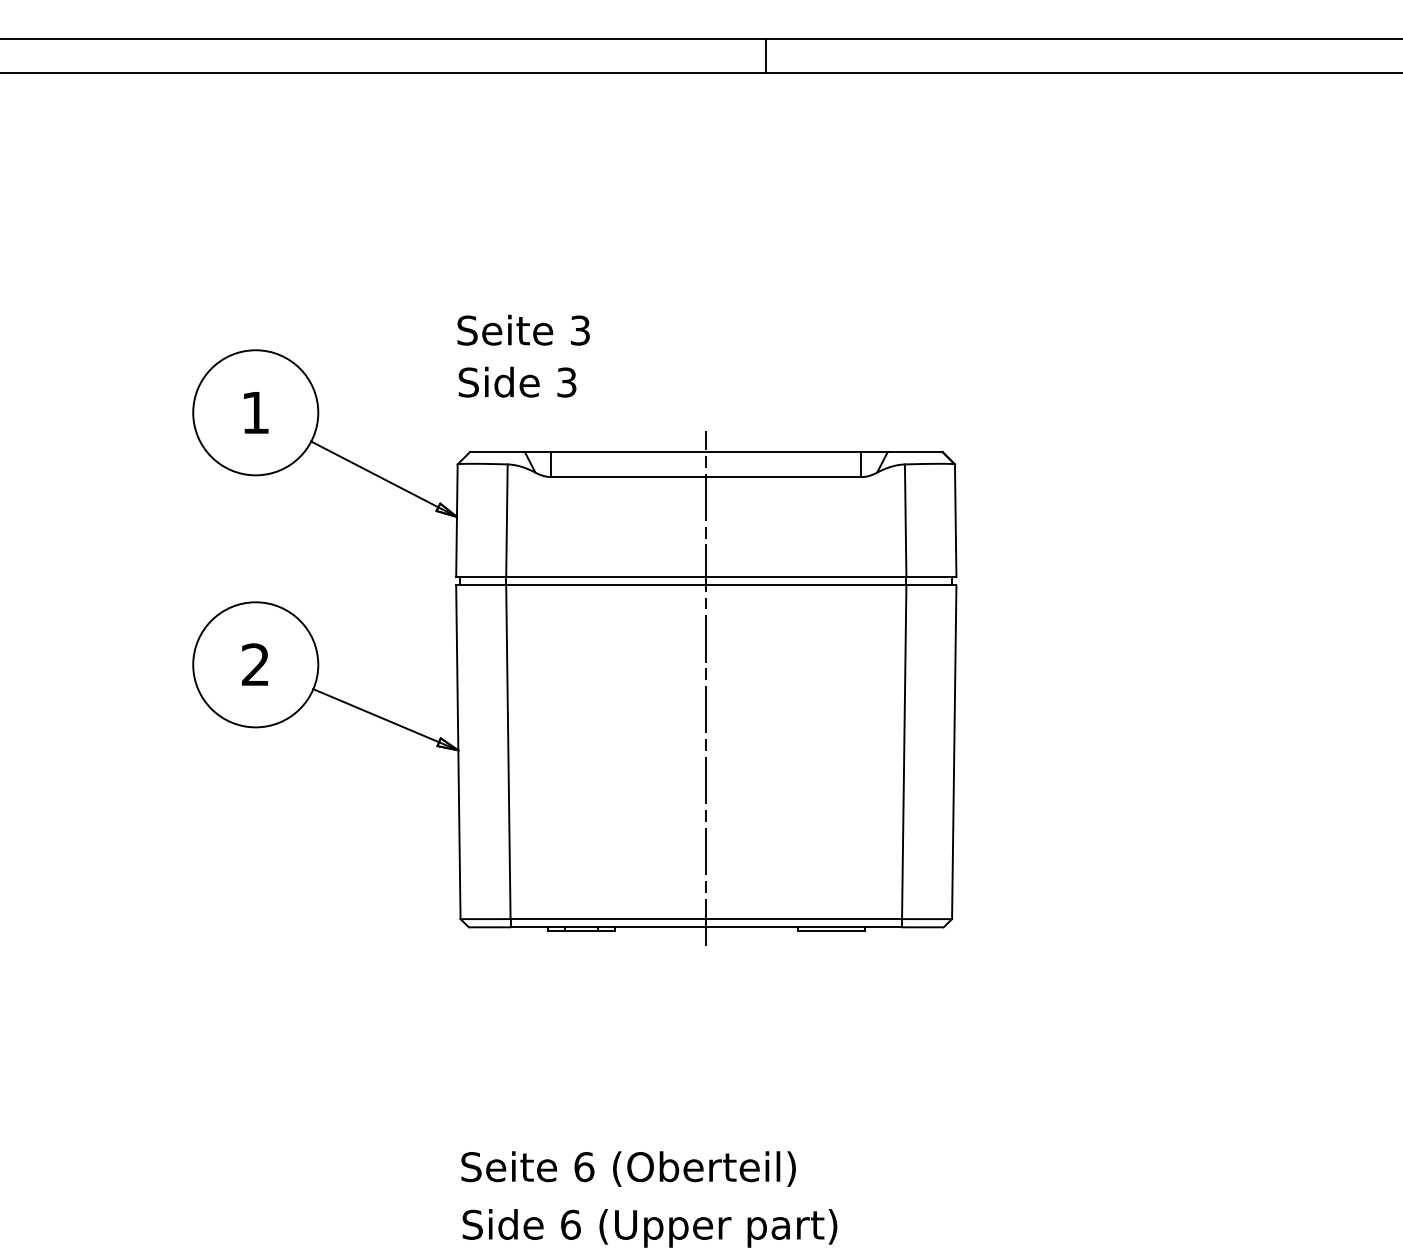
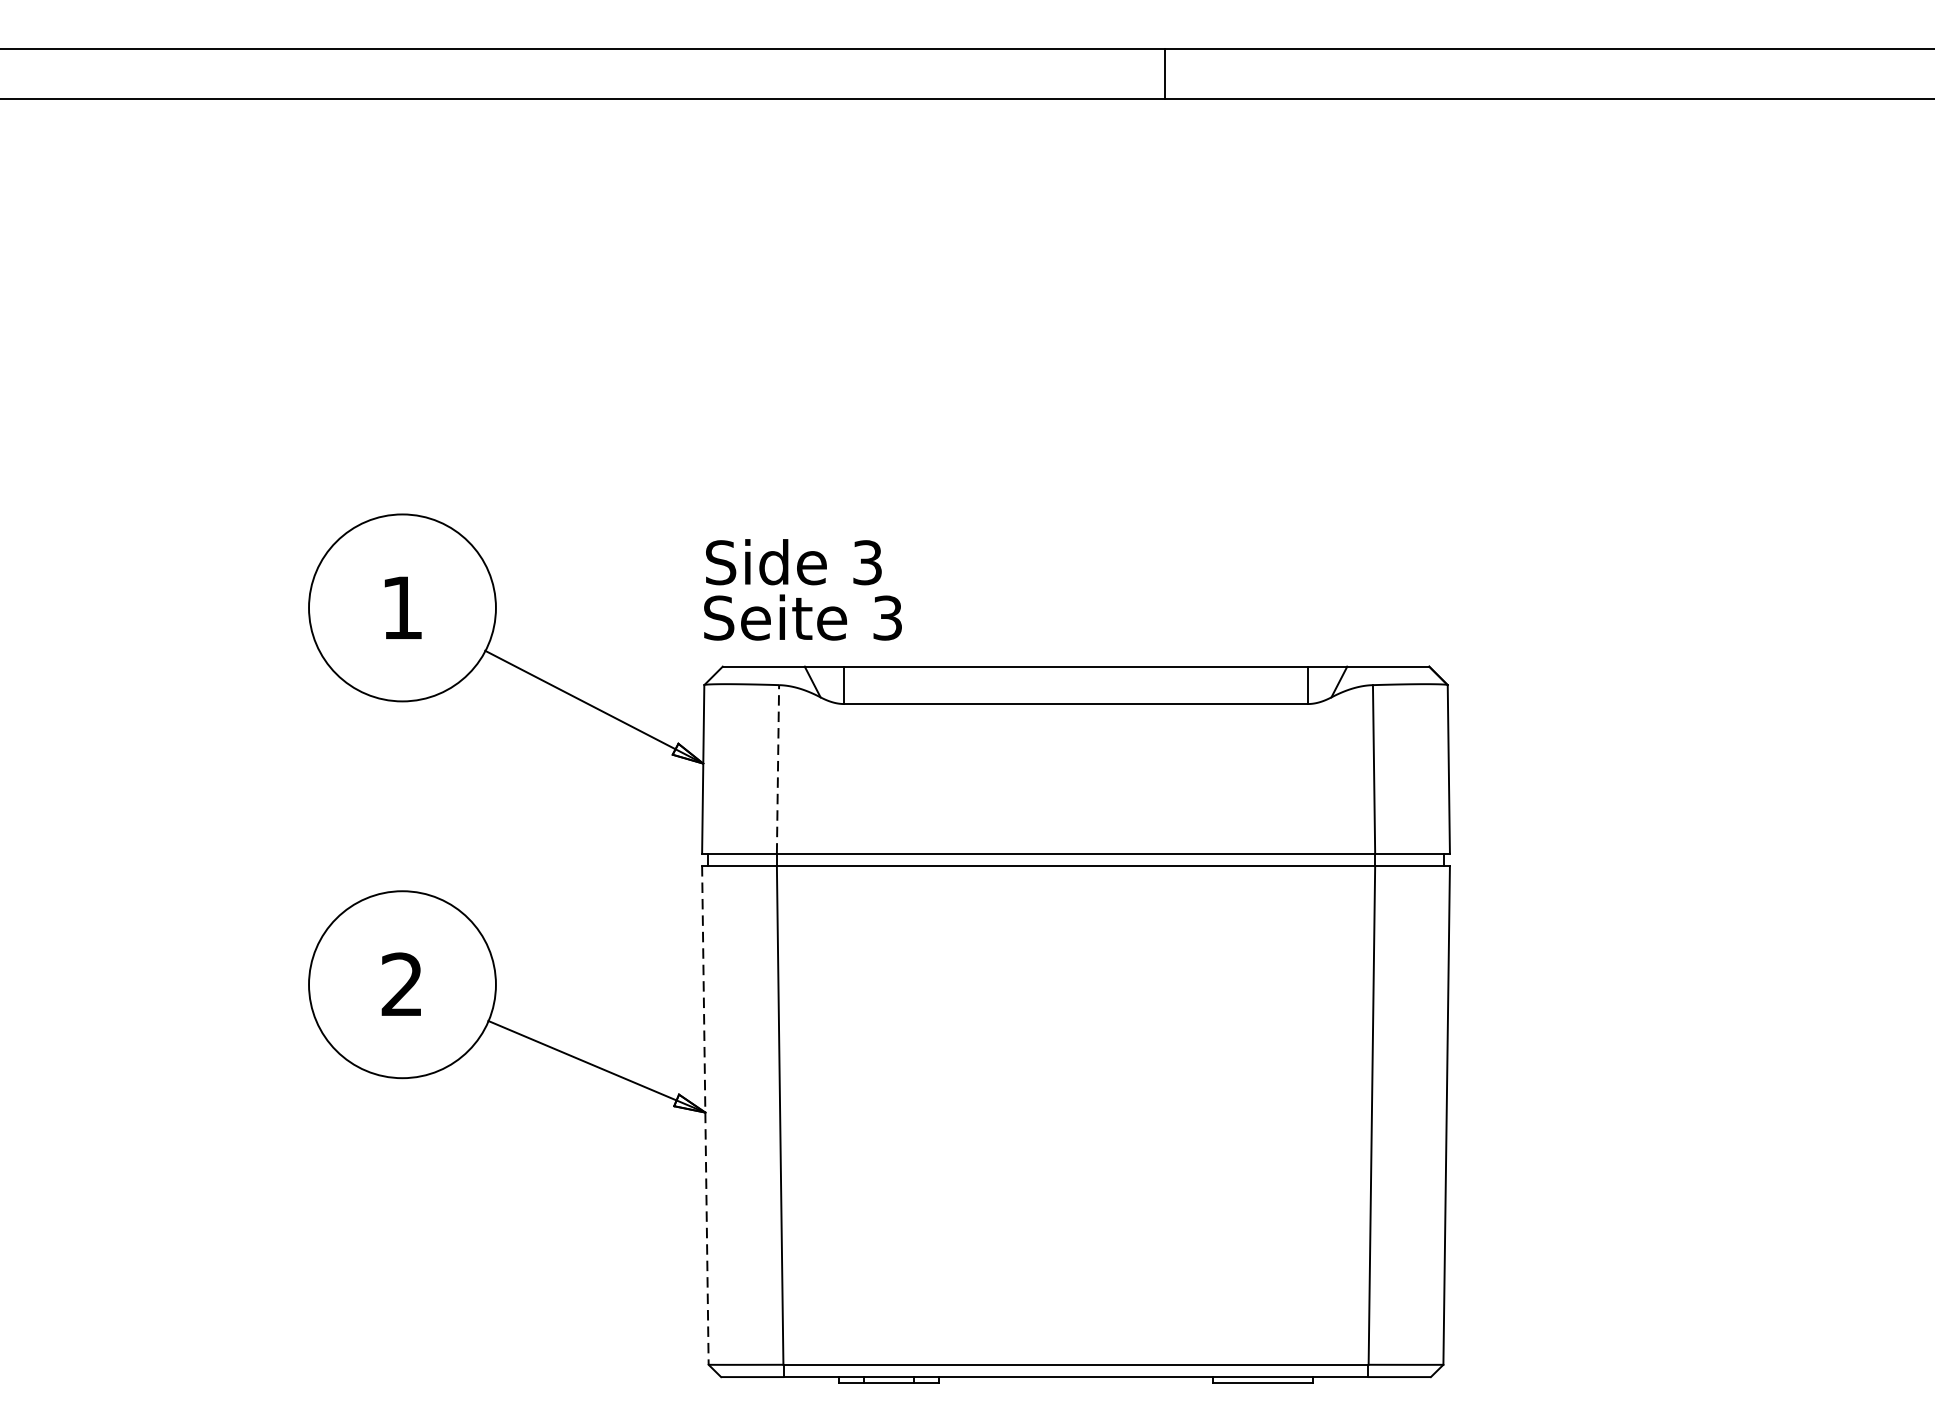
text: (523, 329) -> (802, 616), moved
line: (506, 520) -> (777, 768), solid -> dashed
line: (706, 688) -> (1076, 1020), removed
line: (458, 752) -> (705, 1115), solid -> dashed

